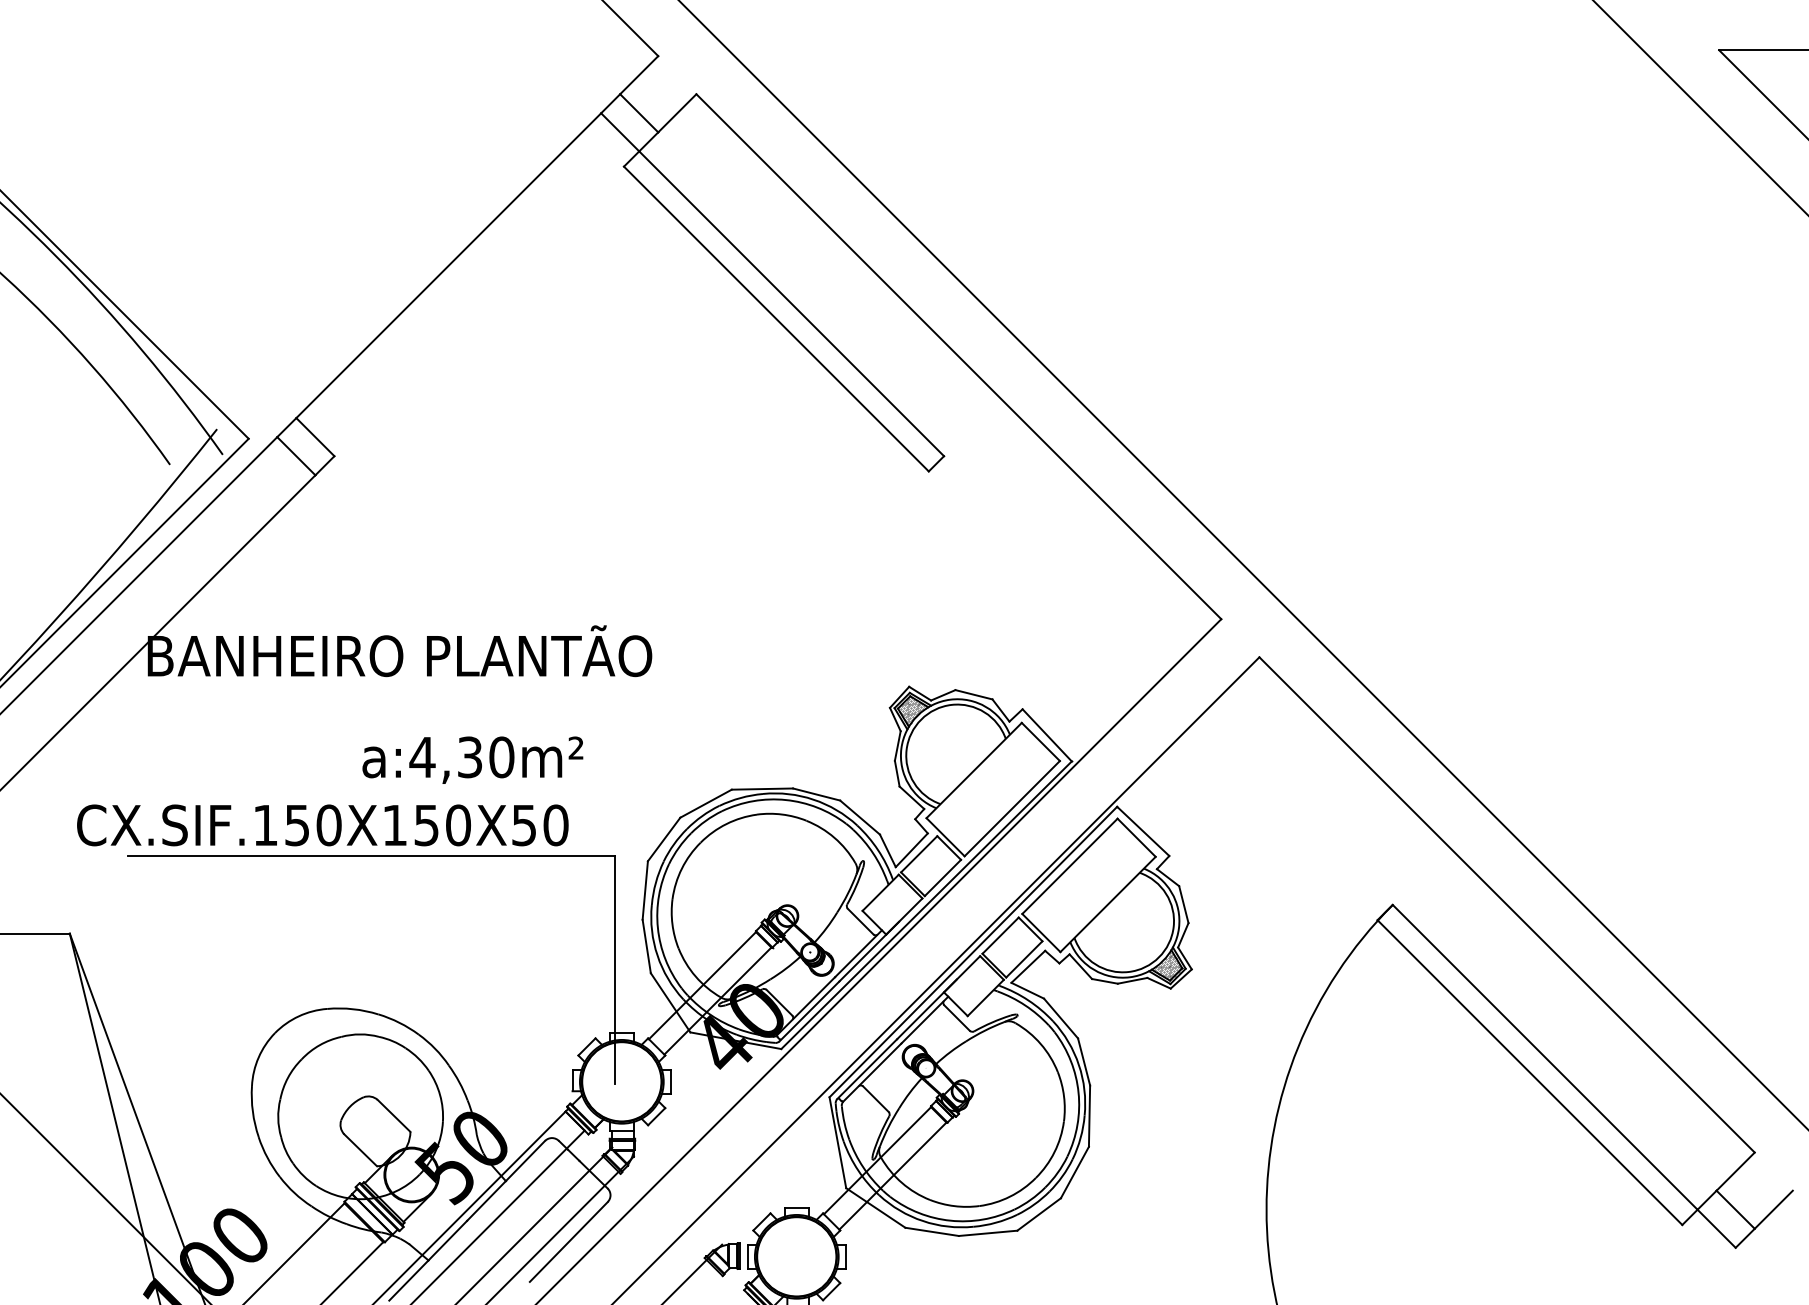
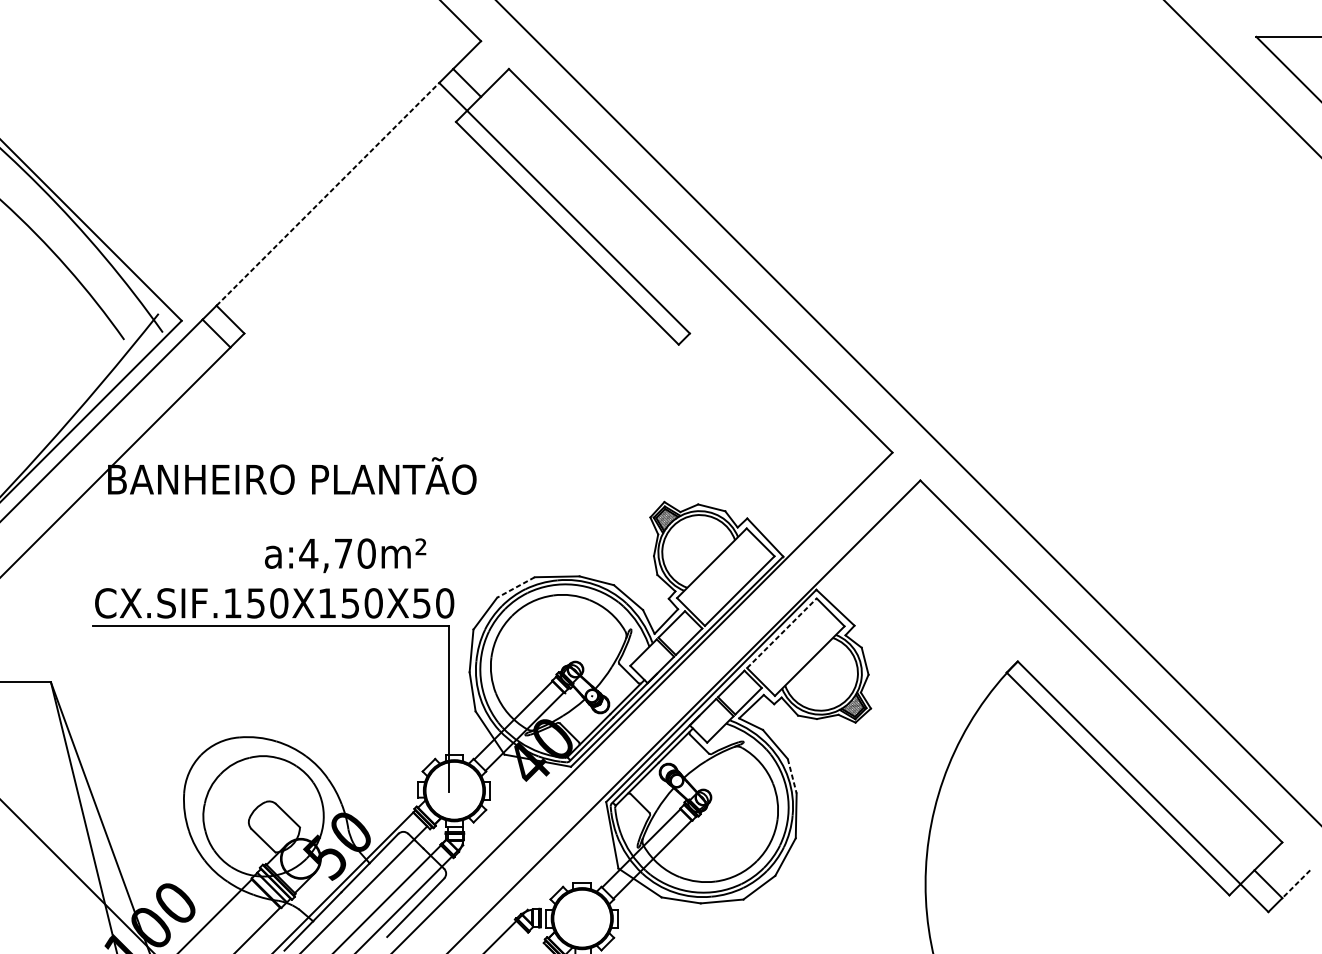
line: (448, 265) -> (327, 194), solid -> dashed
text: (469, 757) -> (343, 553), a:4,30m² -> a:4,70m²
line: (705, 803) -> (515, 587), solid -> dashed
text: (322, 825) -> (274, 603), moved
line: (1070, 866) -> (782, 633), solid -> dashed
line: (1084, 1062) -> (792, 776), solid -> dashed
line: (1773, 1209) -> (1296, 884), solid -> dashed

